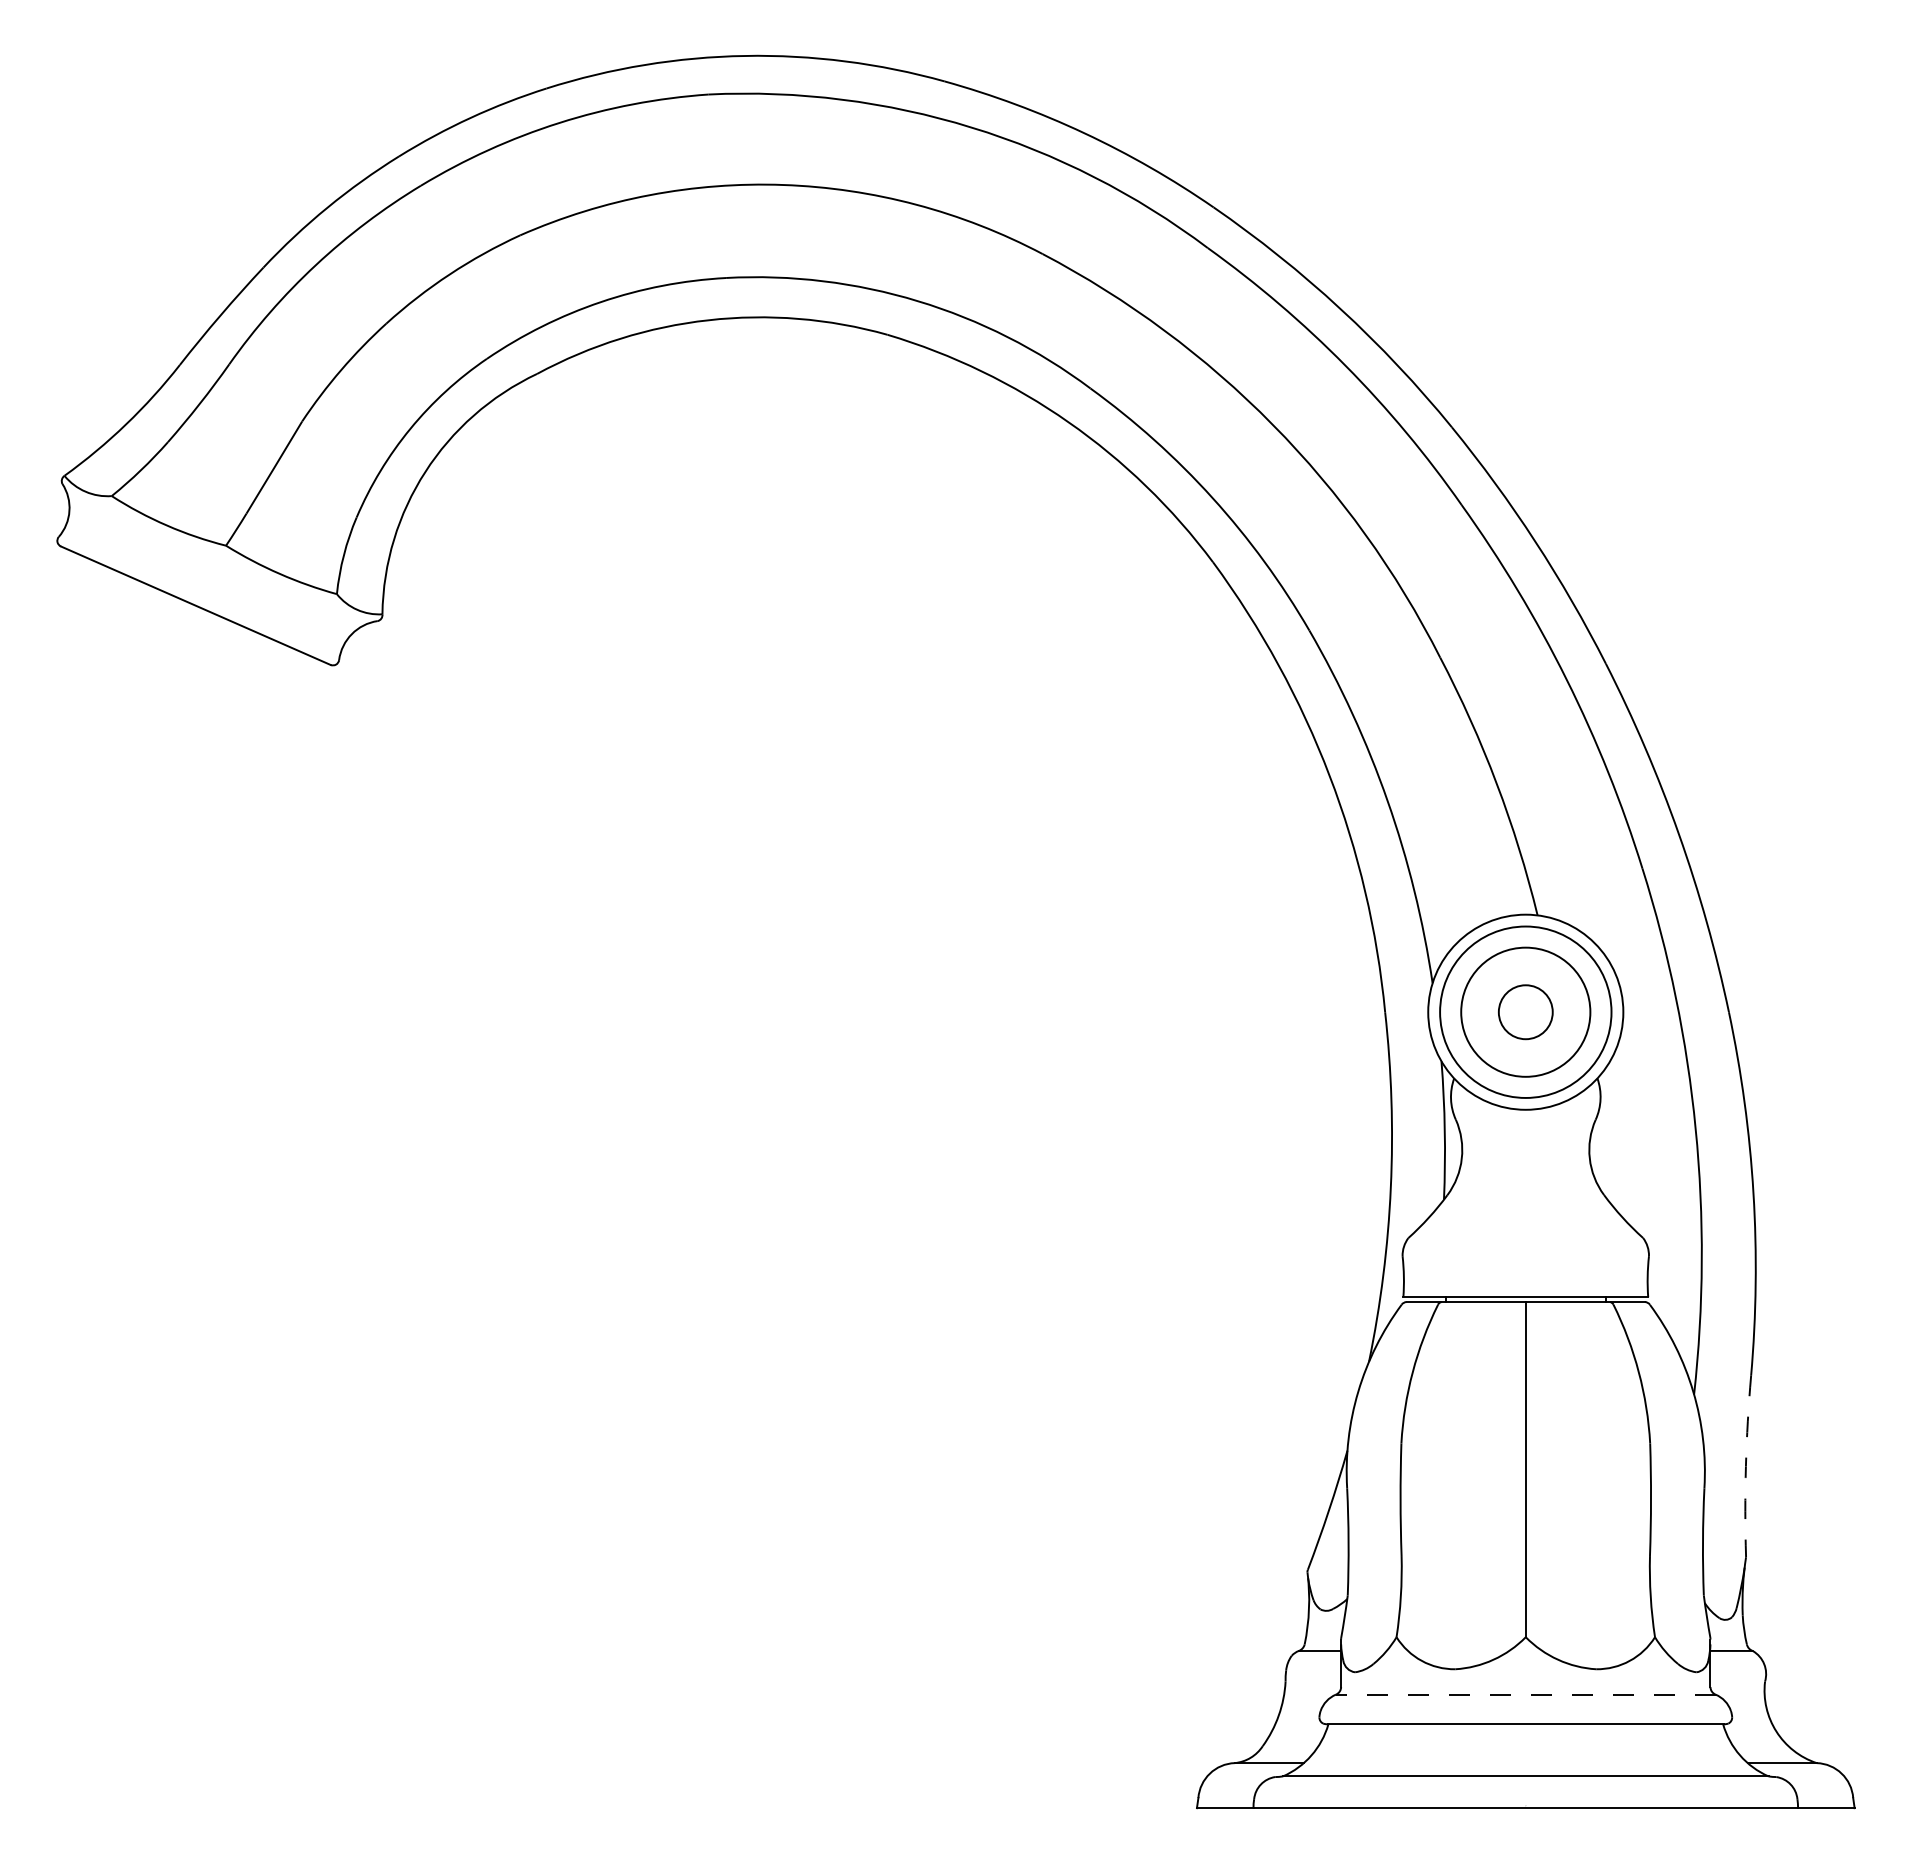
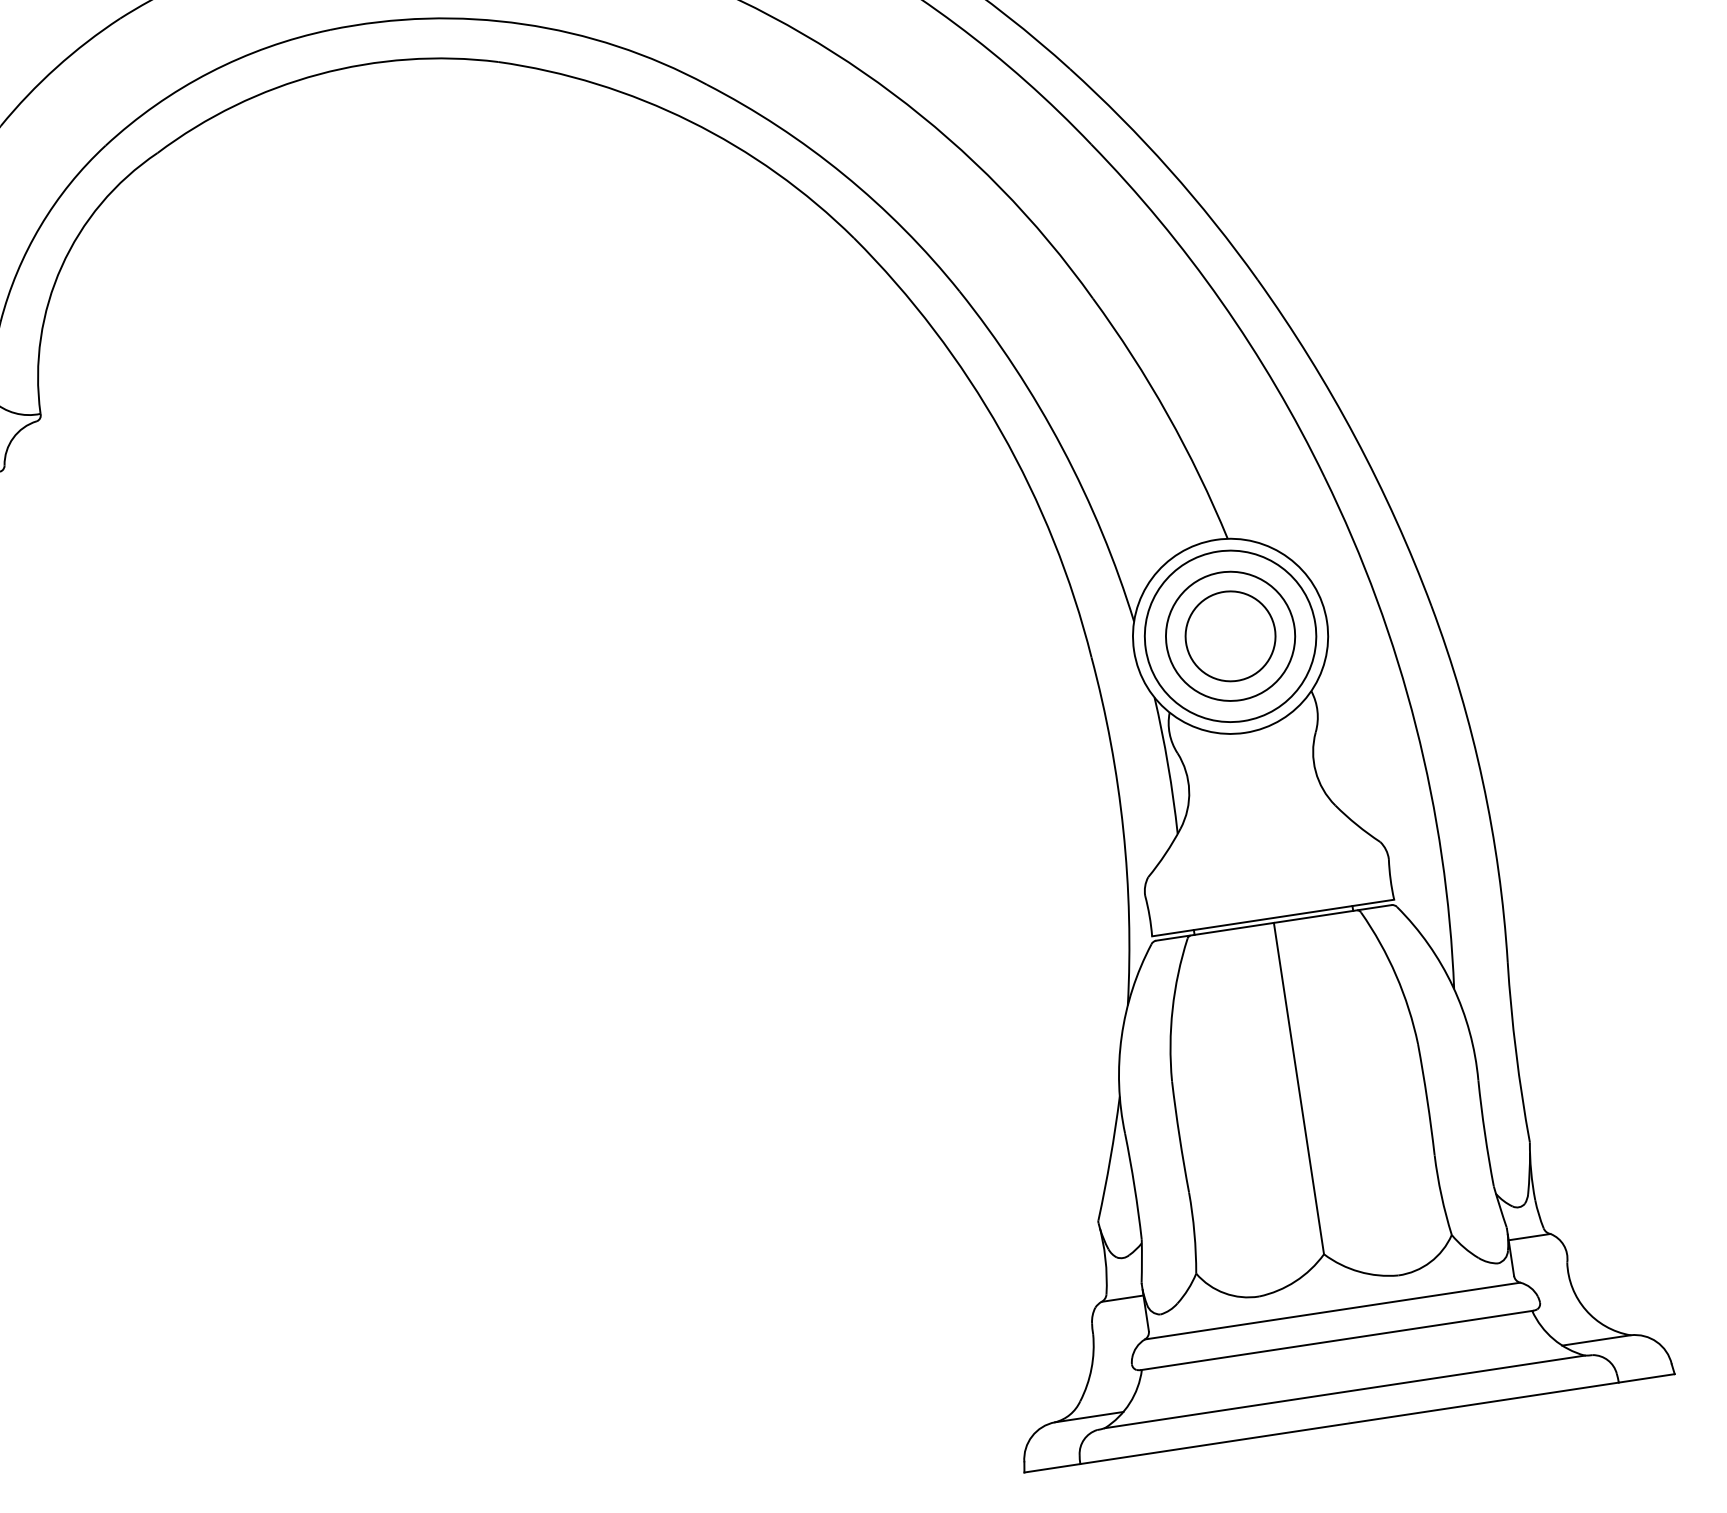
circle: (1525, 1012) -> (1230, 636), size x1.67
arc: (1745, 1466) -> (1515, 1052), dashed -> solid
line: (1525, 1694) -> (1332, 1310), dashed -> solid

